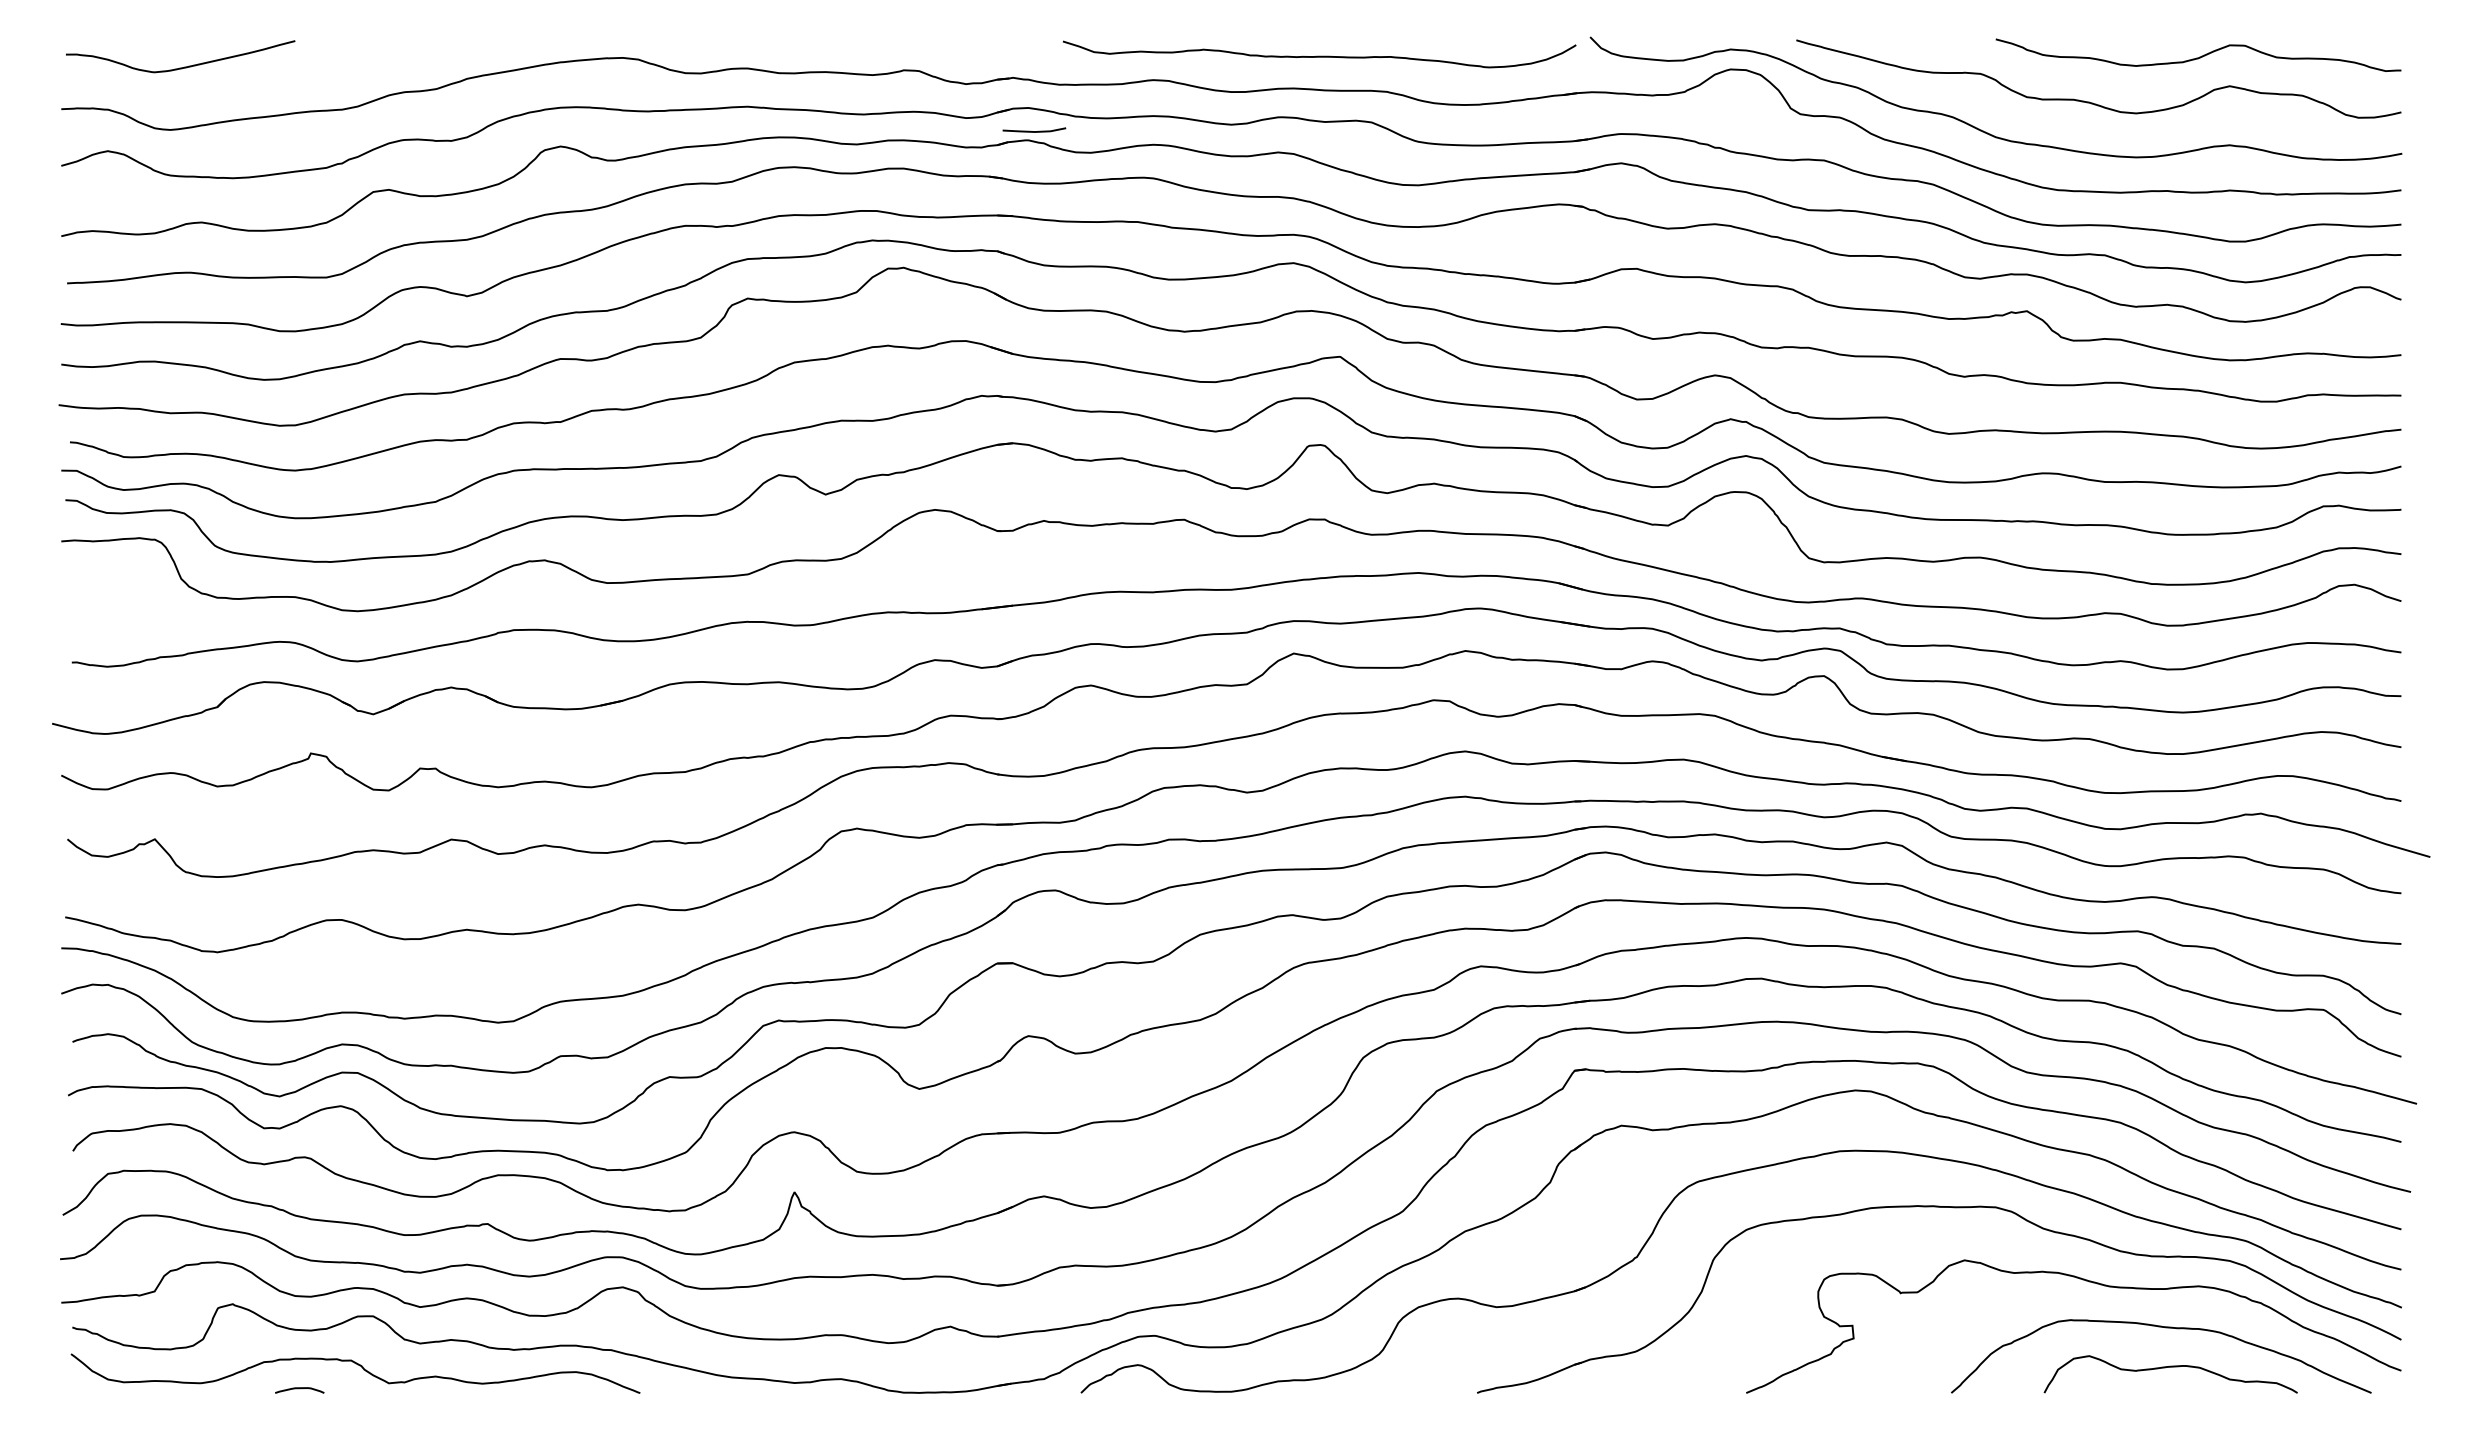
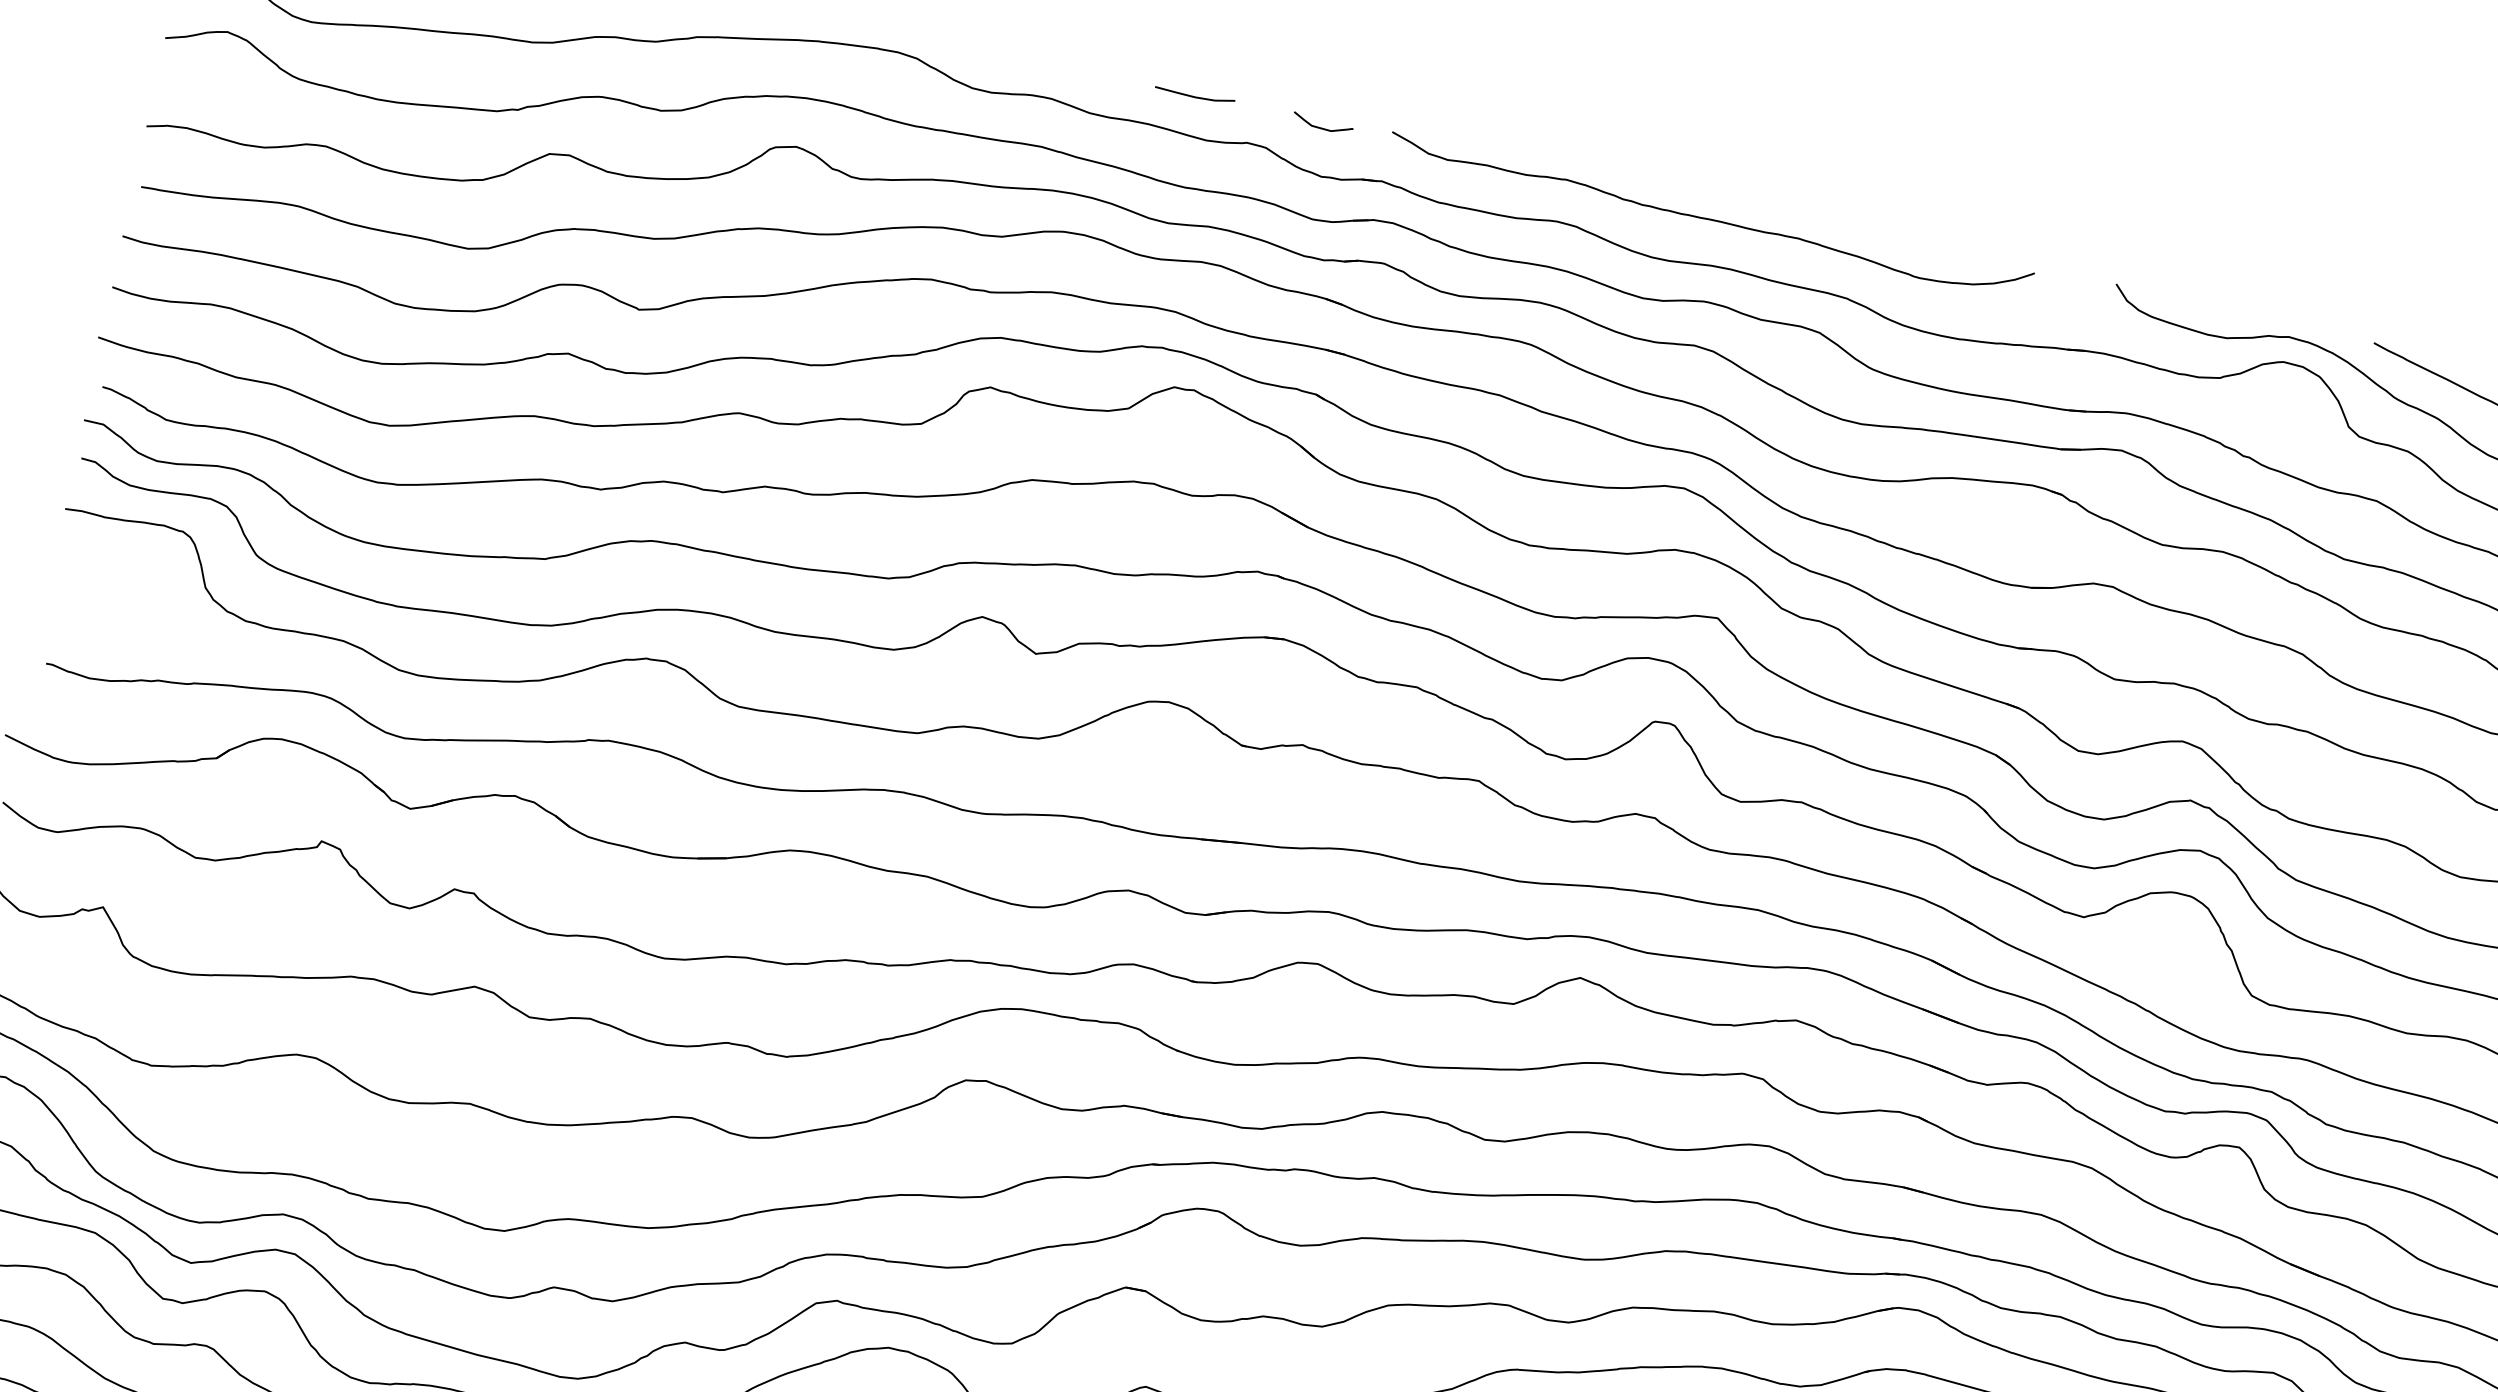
curve: (958, 46) -> (1321, 127), added
curve: (1319, 55) -> (1710, 217), moved
line: (1034, 131) -> (1194, 96), moved

